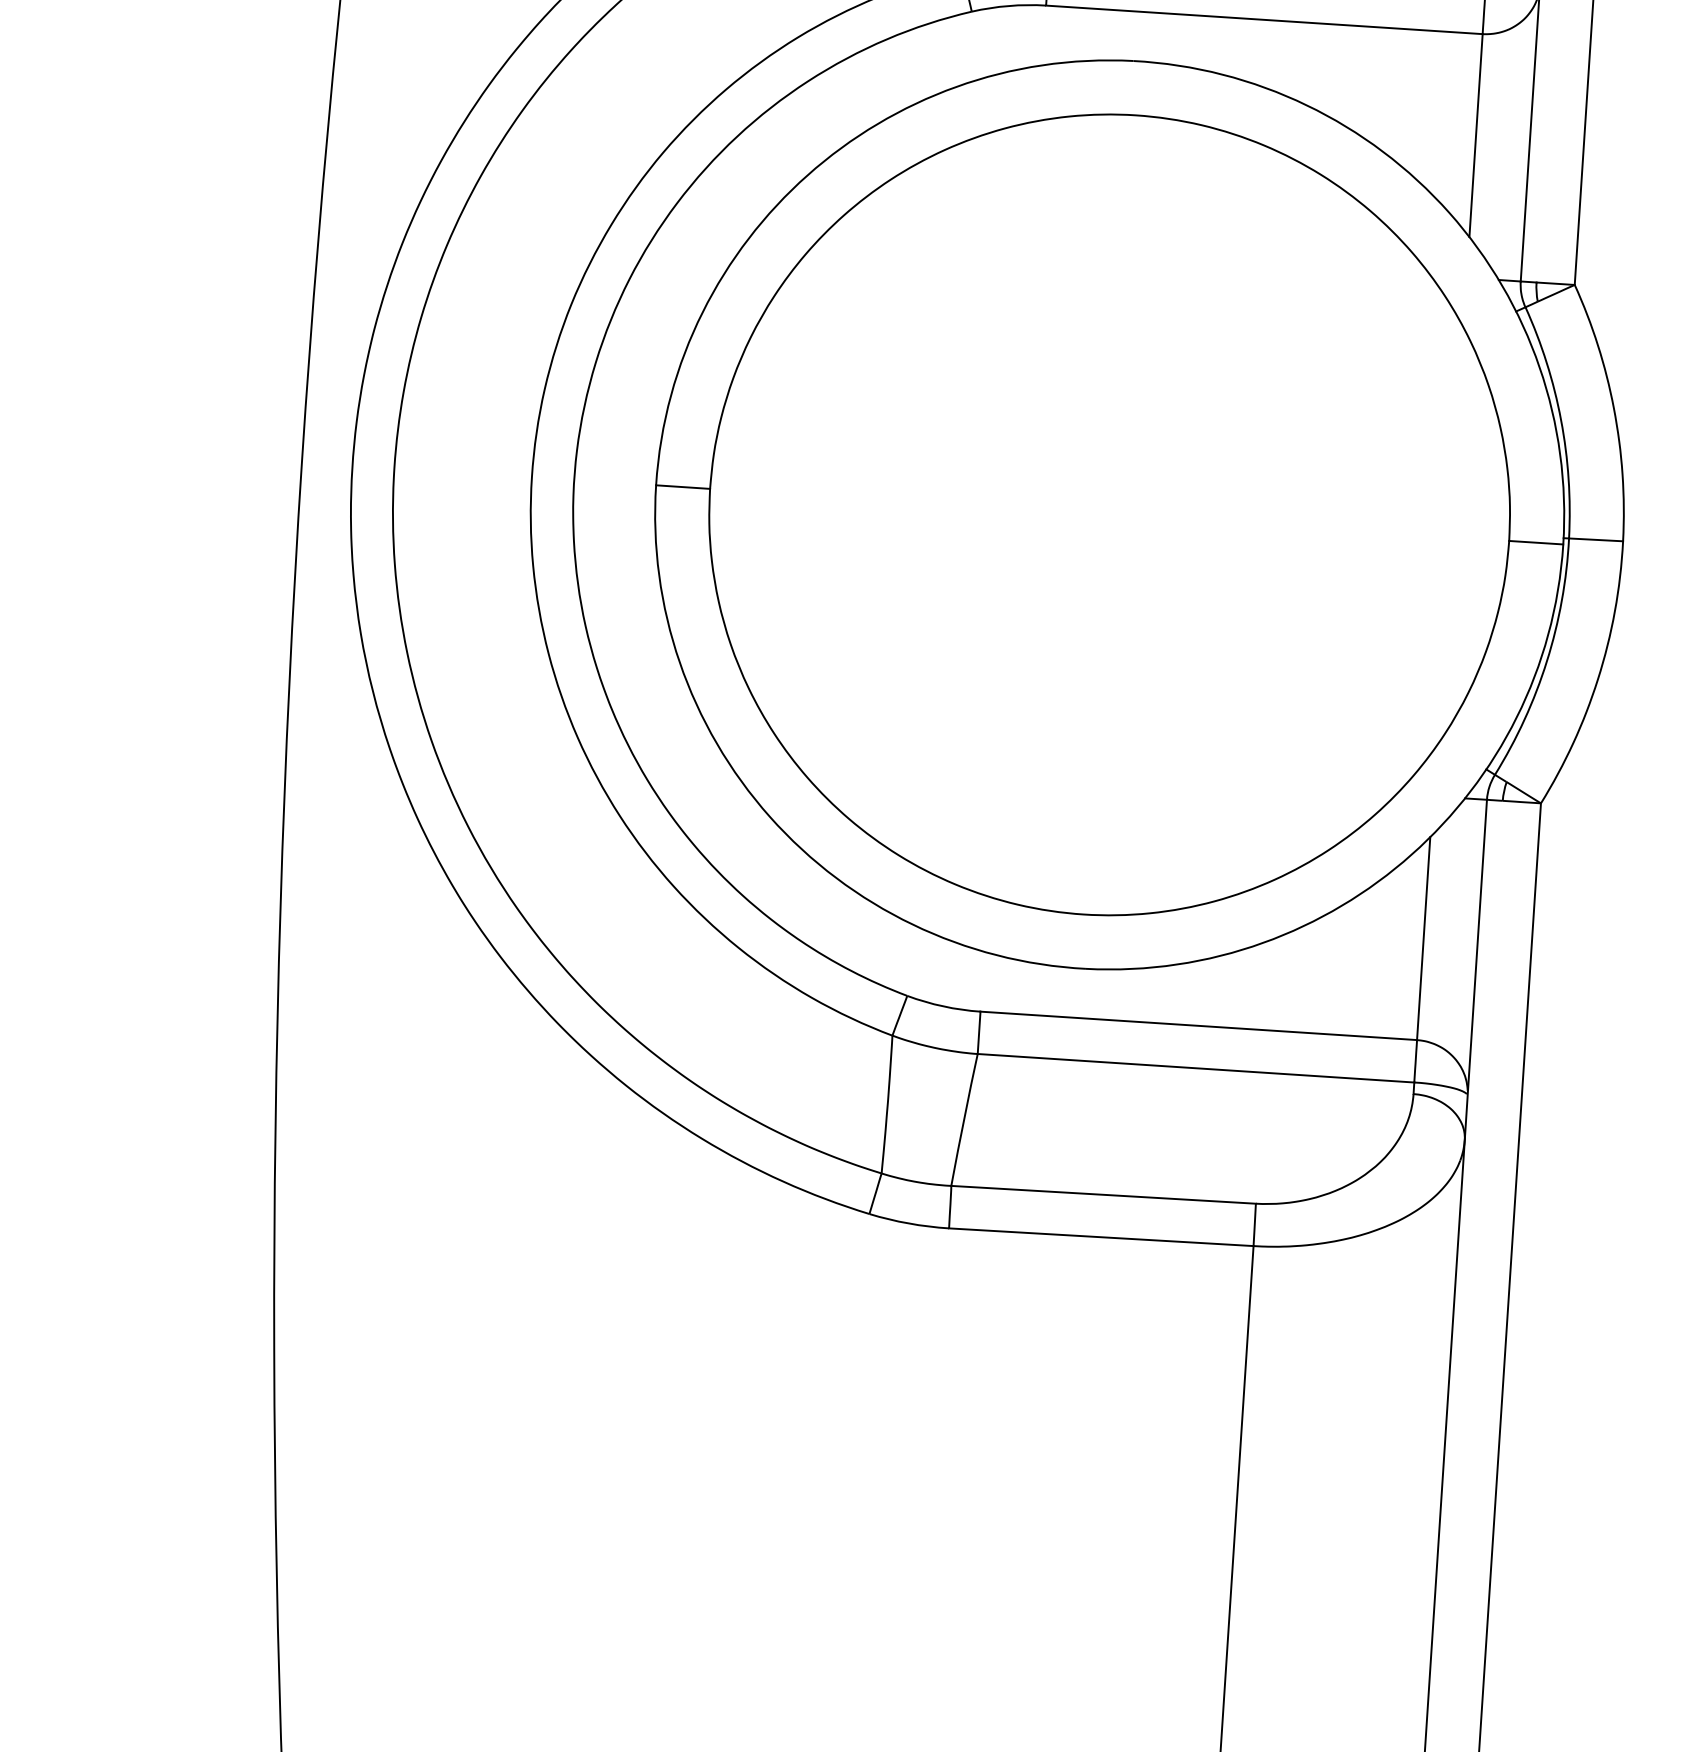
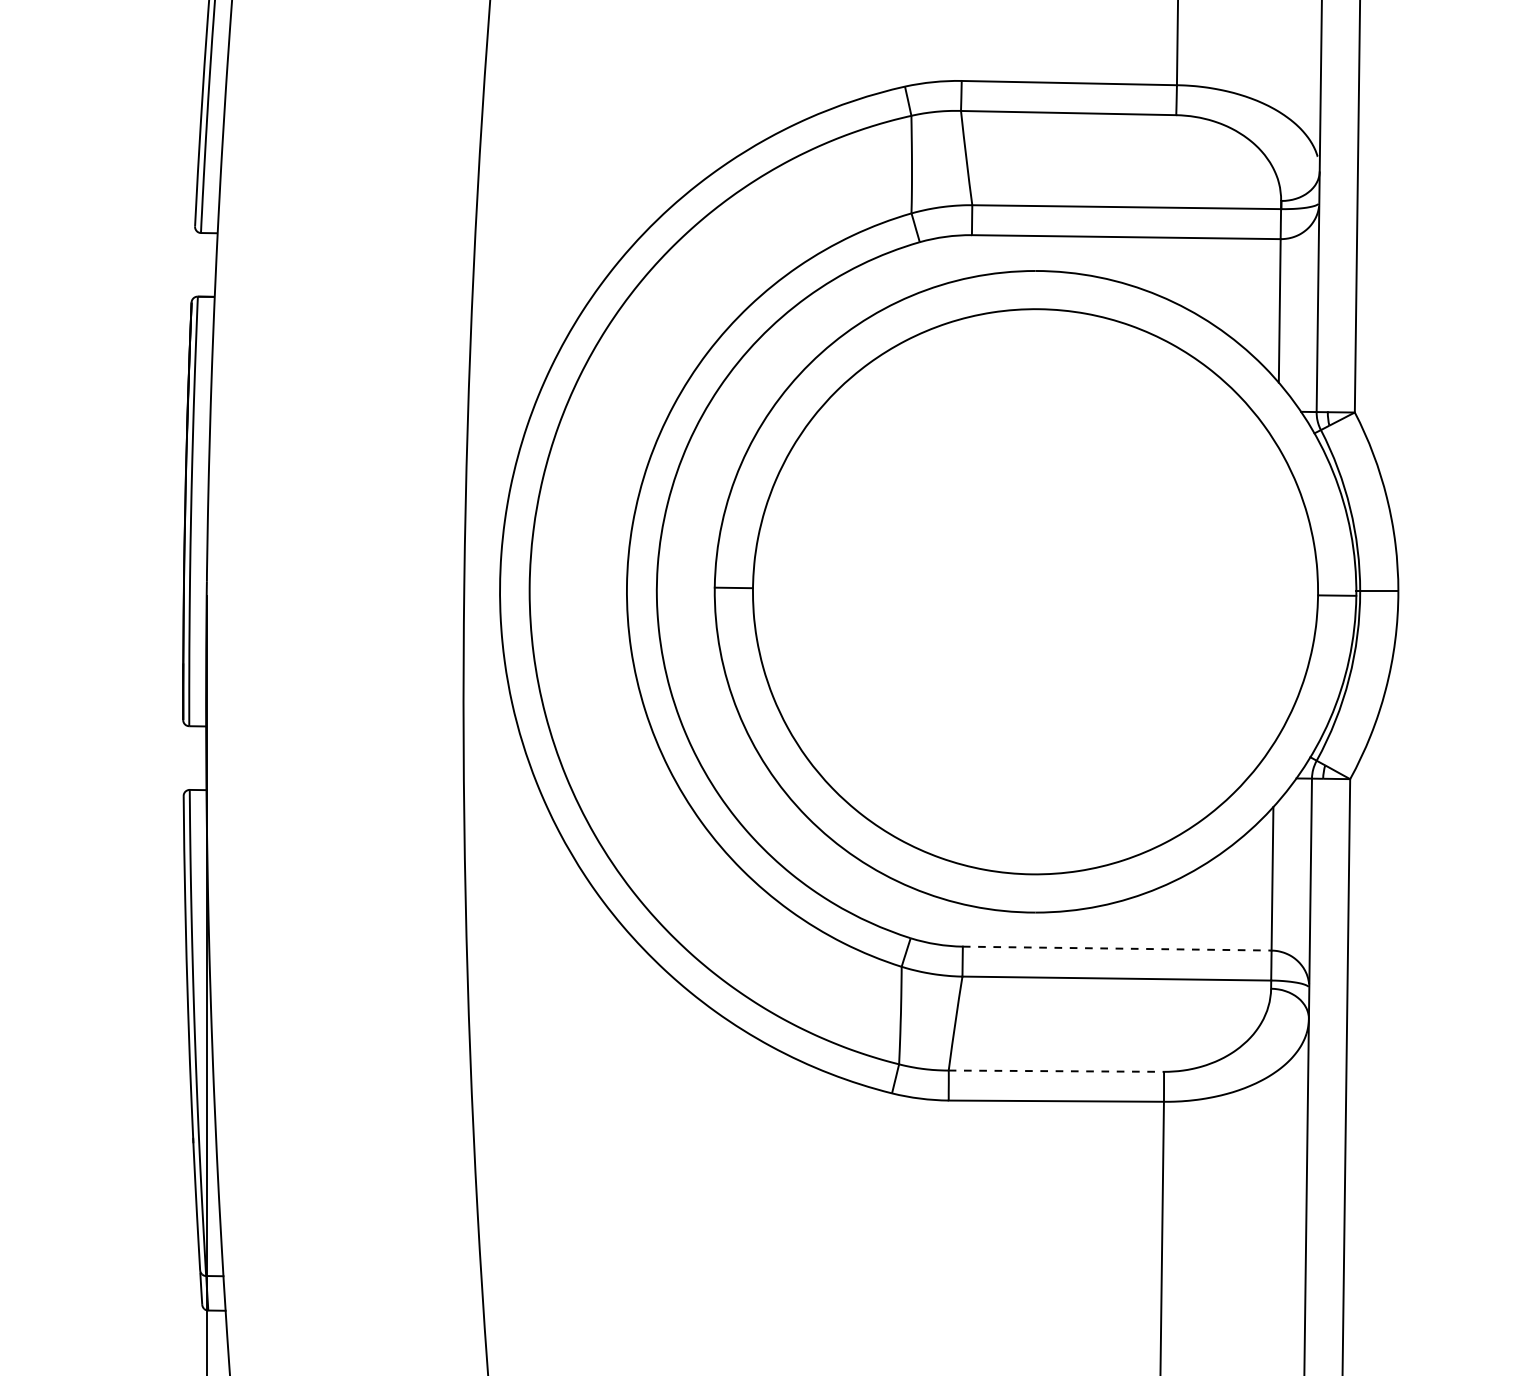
line: (1199, 1025) -> (1117, 948), solid -> dashed
line: (1103, 1195) -> (1056, 1071), solid -> dashed

